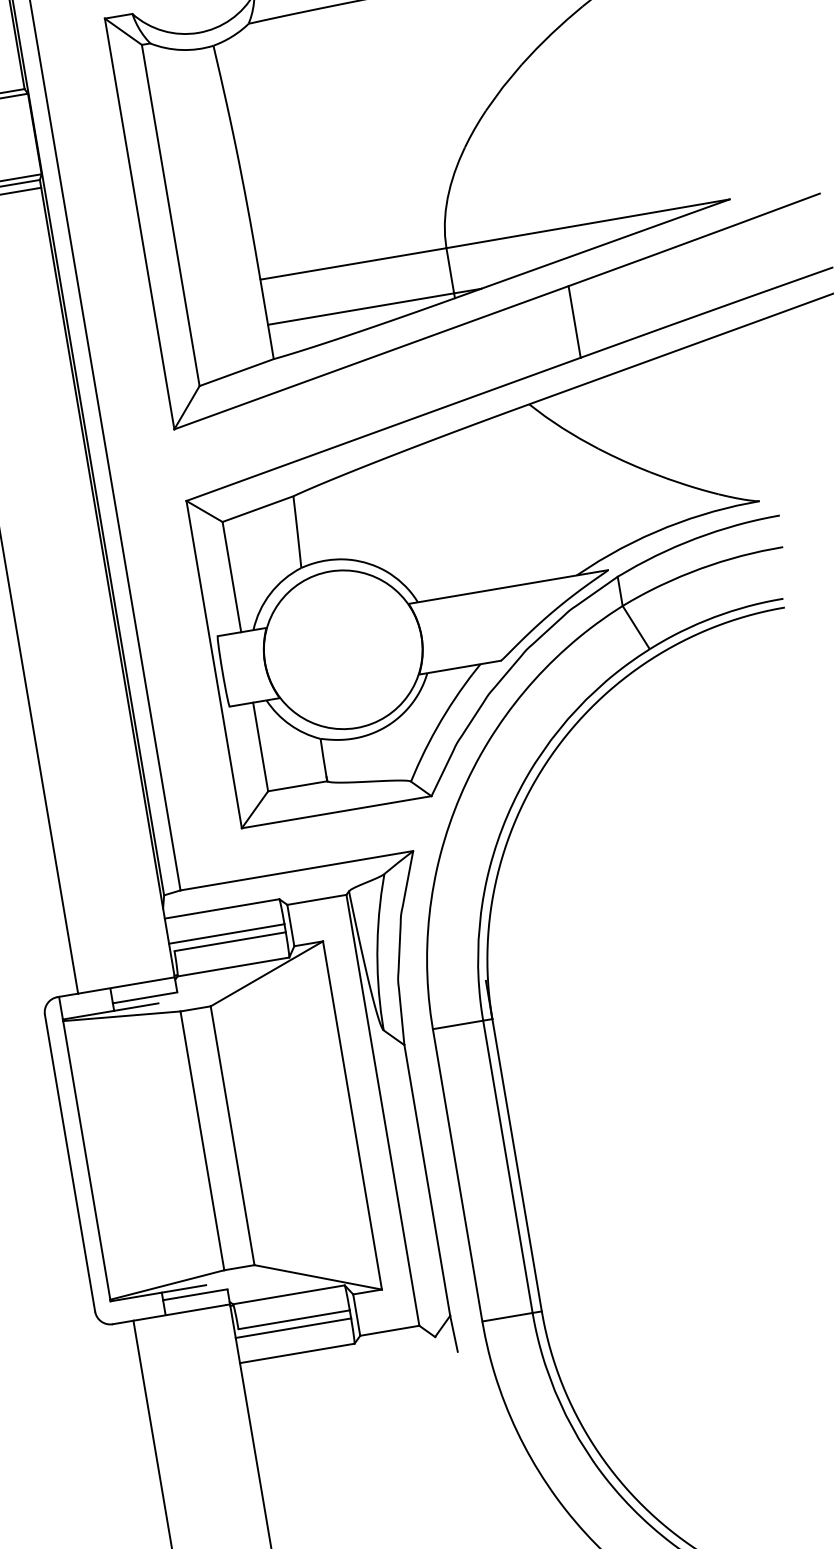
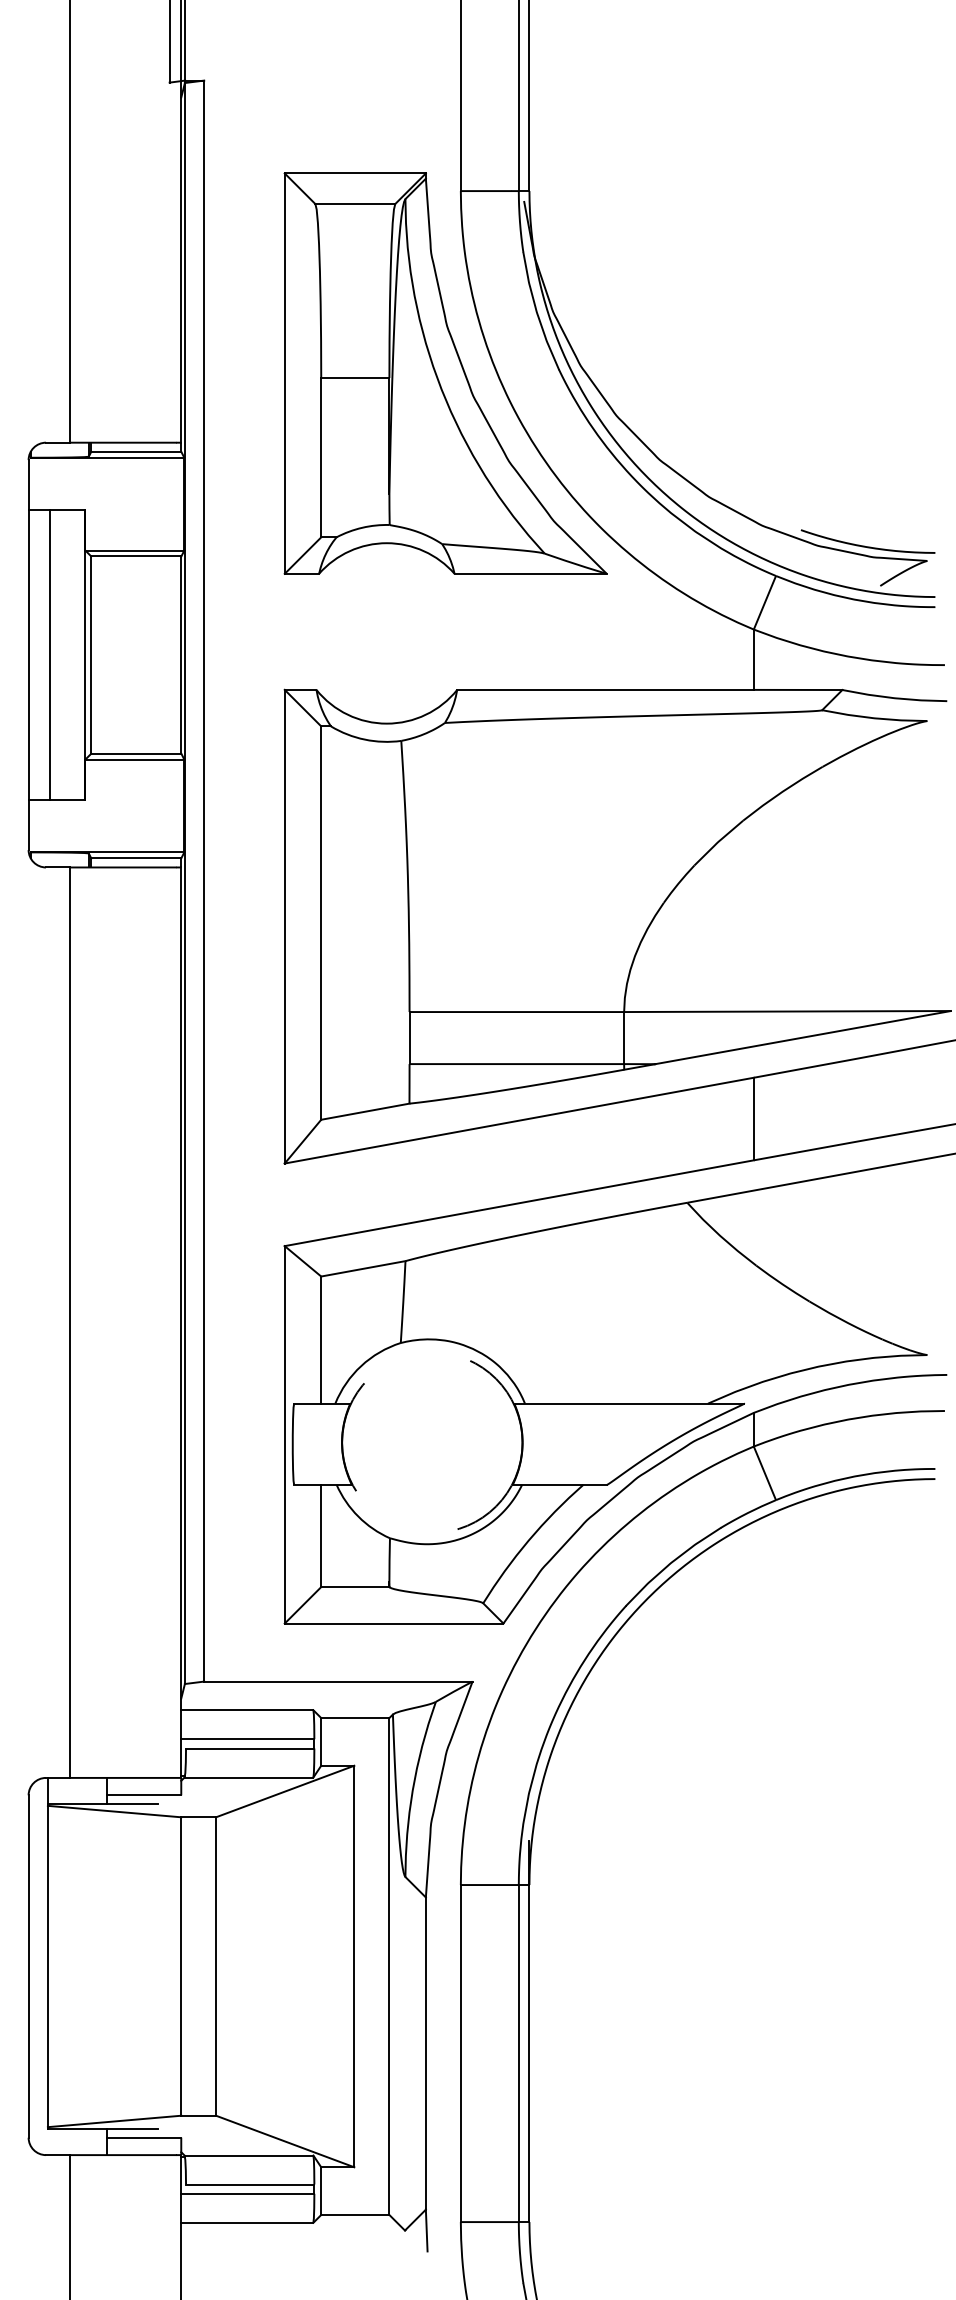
circle: (343, 649) -> (432, 1442), solid -> dashed

